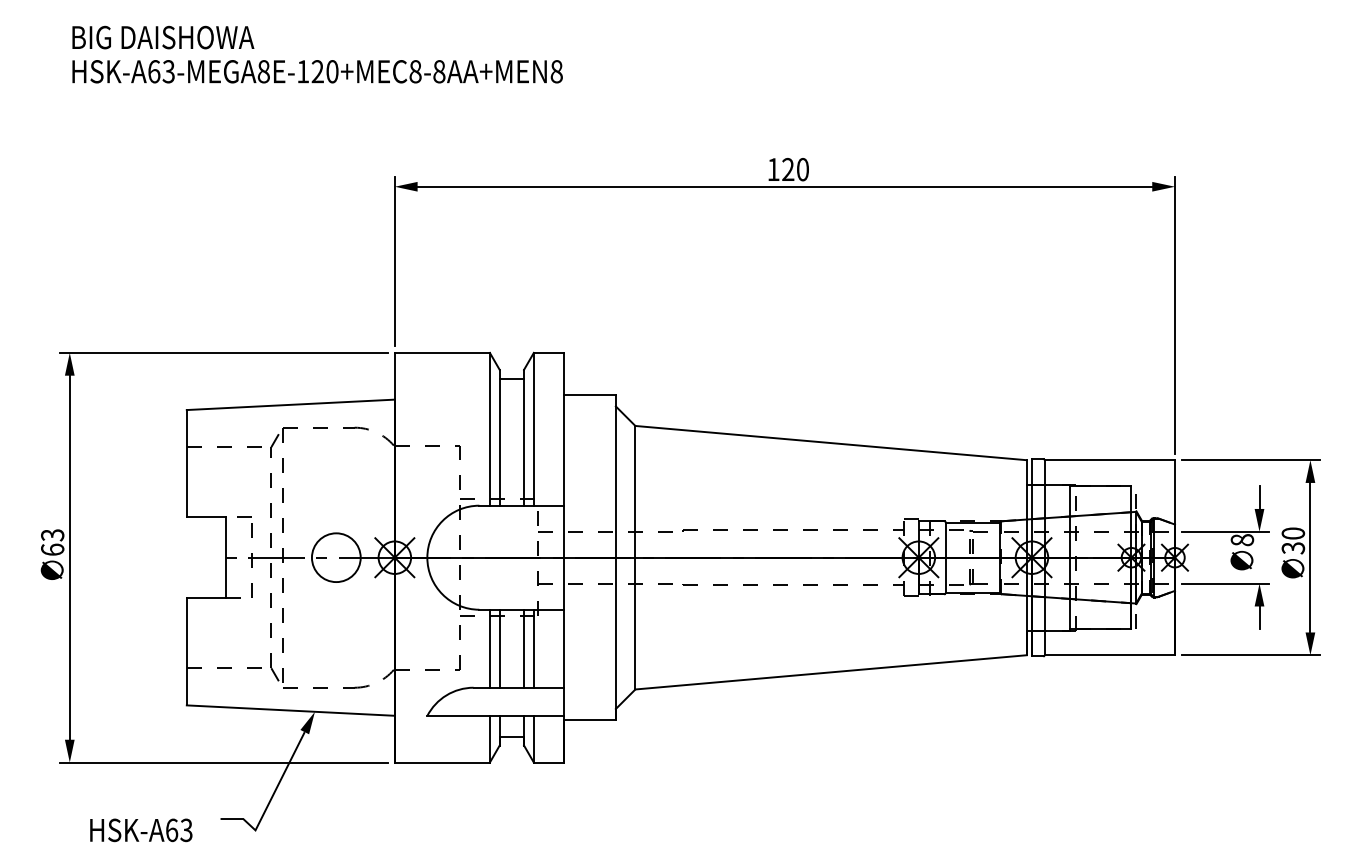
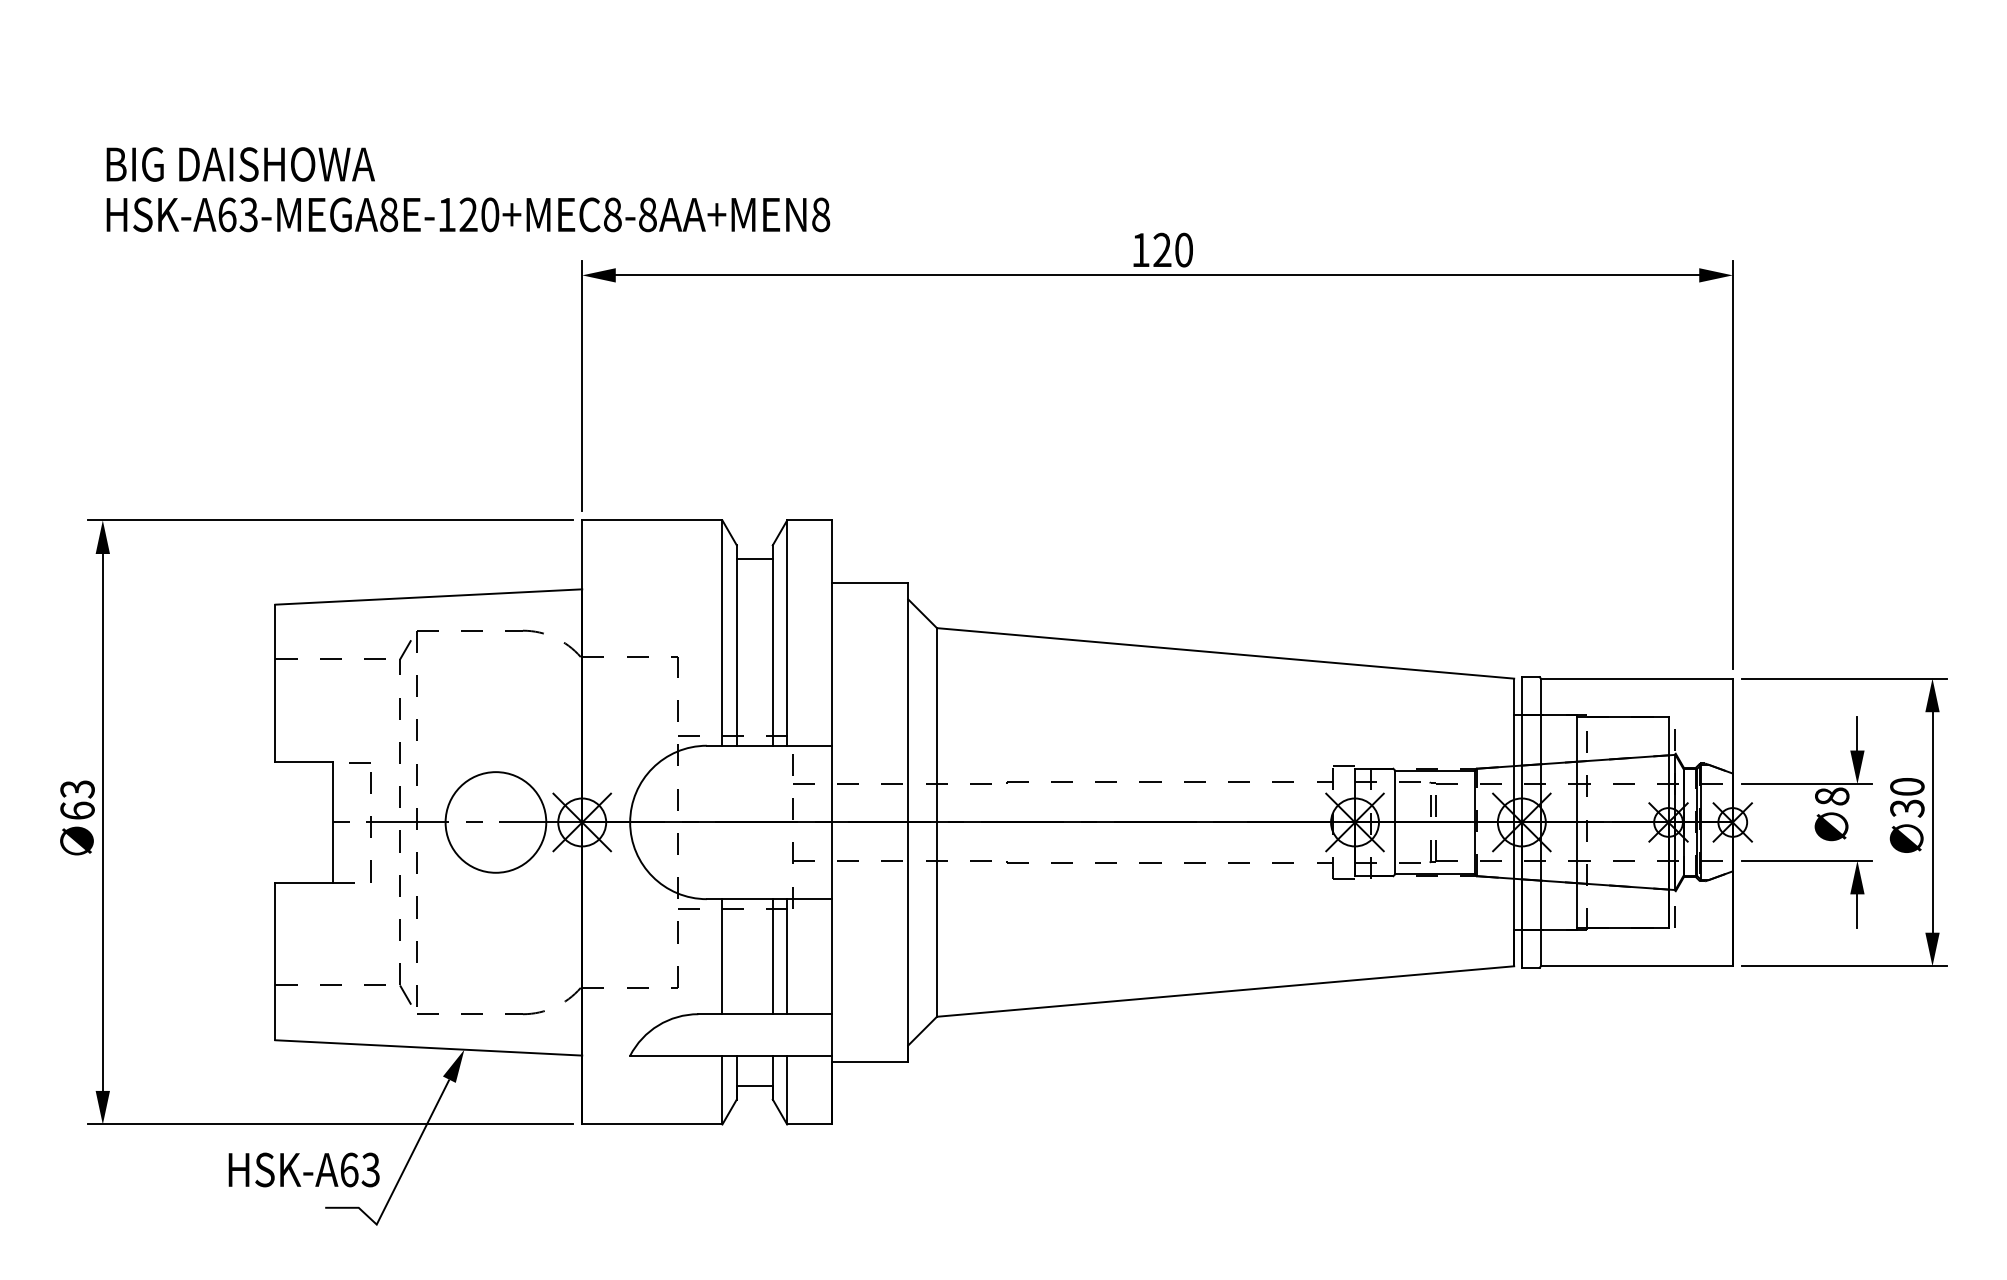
text: (317, 54) -> (468, 189), moved
circle: (335, 557) -> (494, 822), size x1.4
line: (499, 648) -> (736, 956), removed
text: (141, 830) -> (304, 1170), moved

